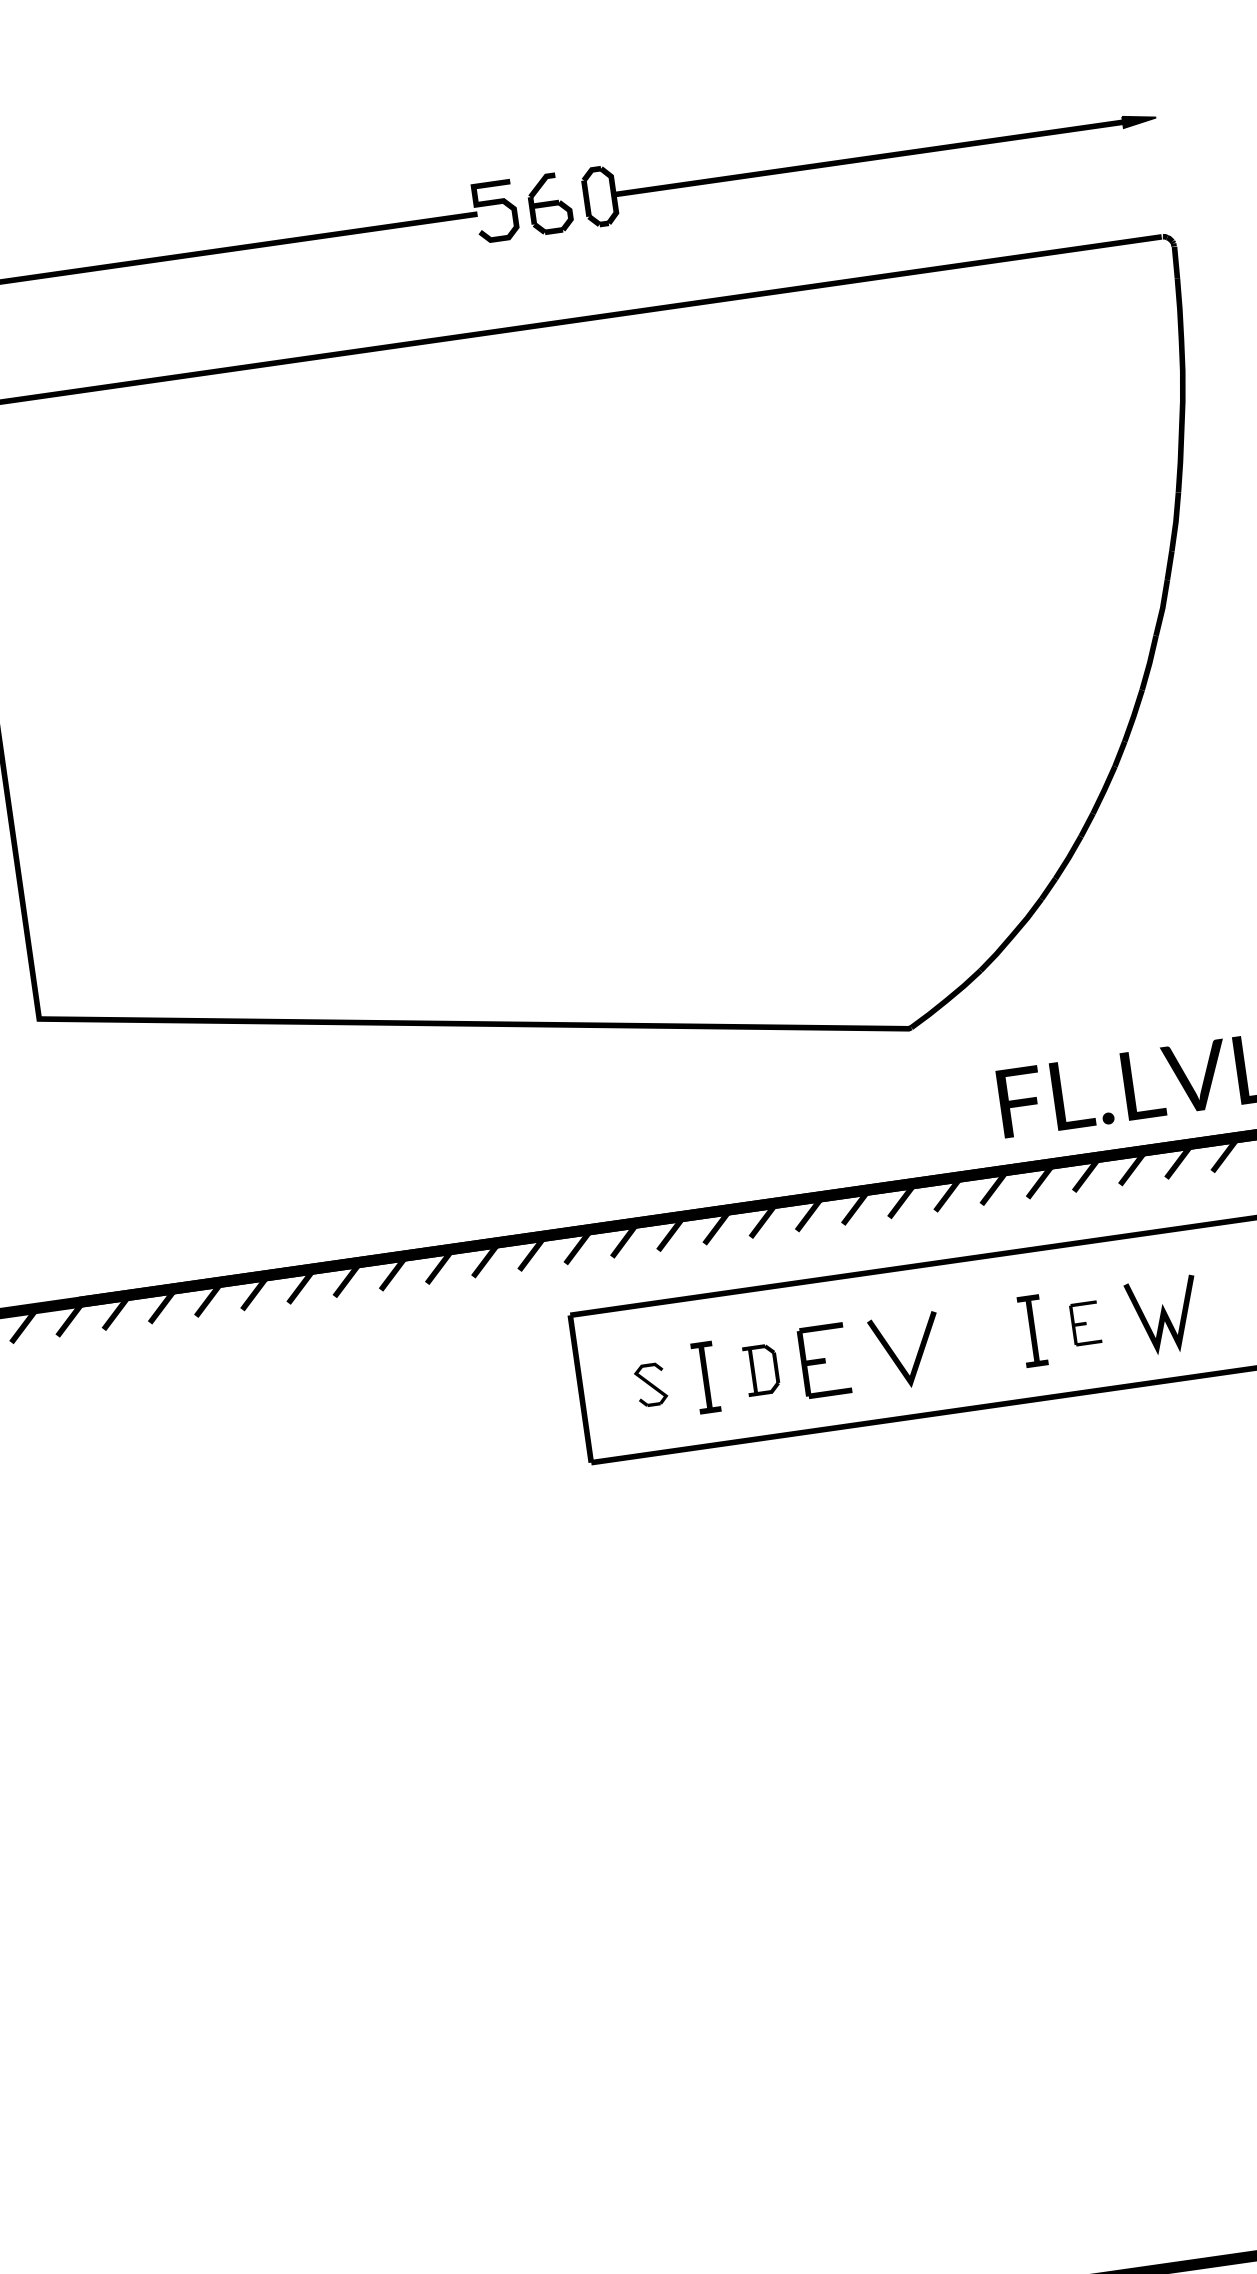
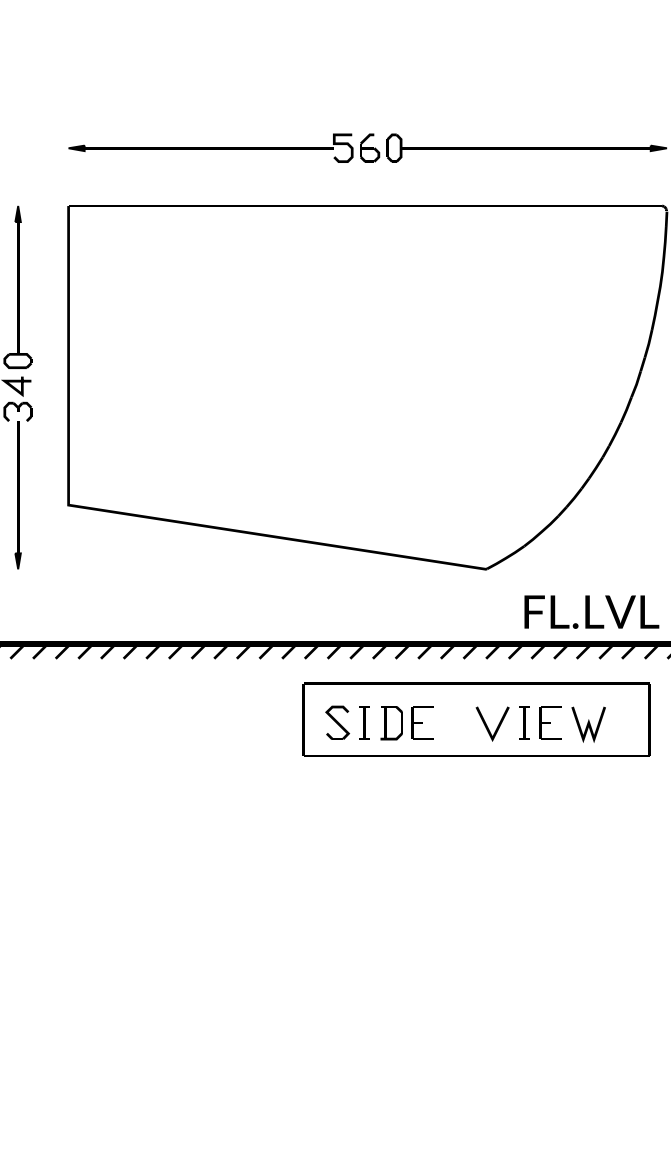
part: (1085, 1322) -> (550, 722), size x1.67
line: (896, 1355) -> (487, 725), moved
part: (761, 1370) -> (391, 723), size x1.43
part: (650, 1384) -> (337, 722), size x1.67

